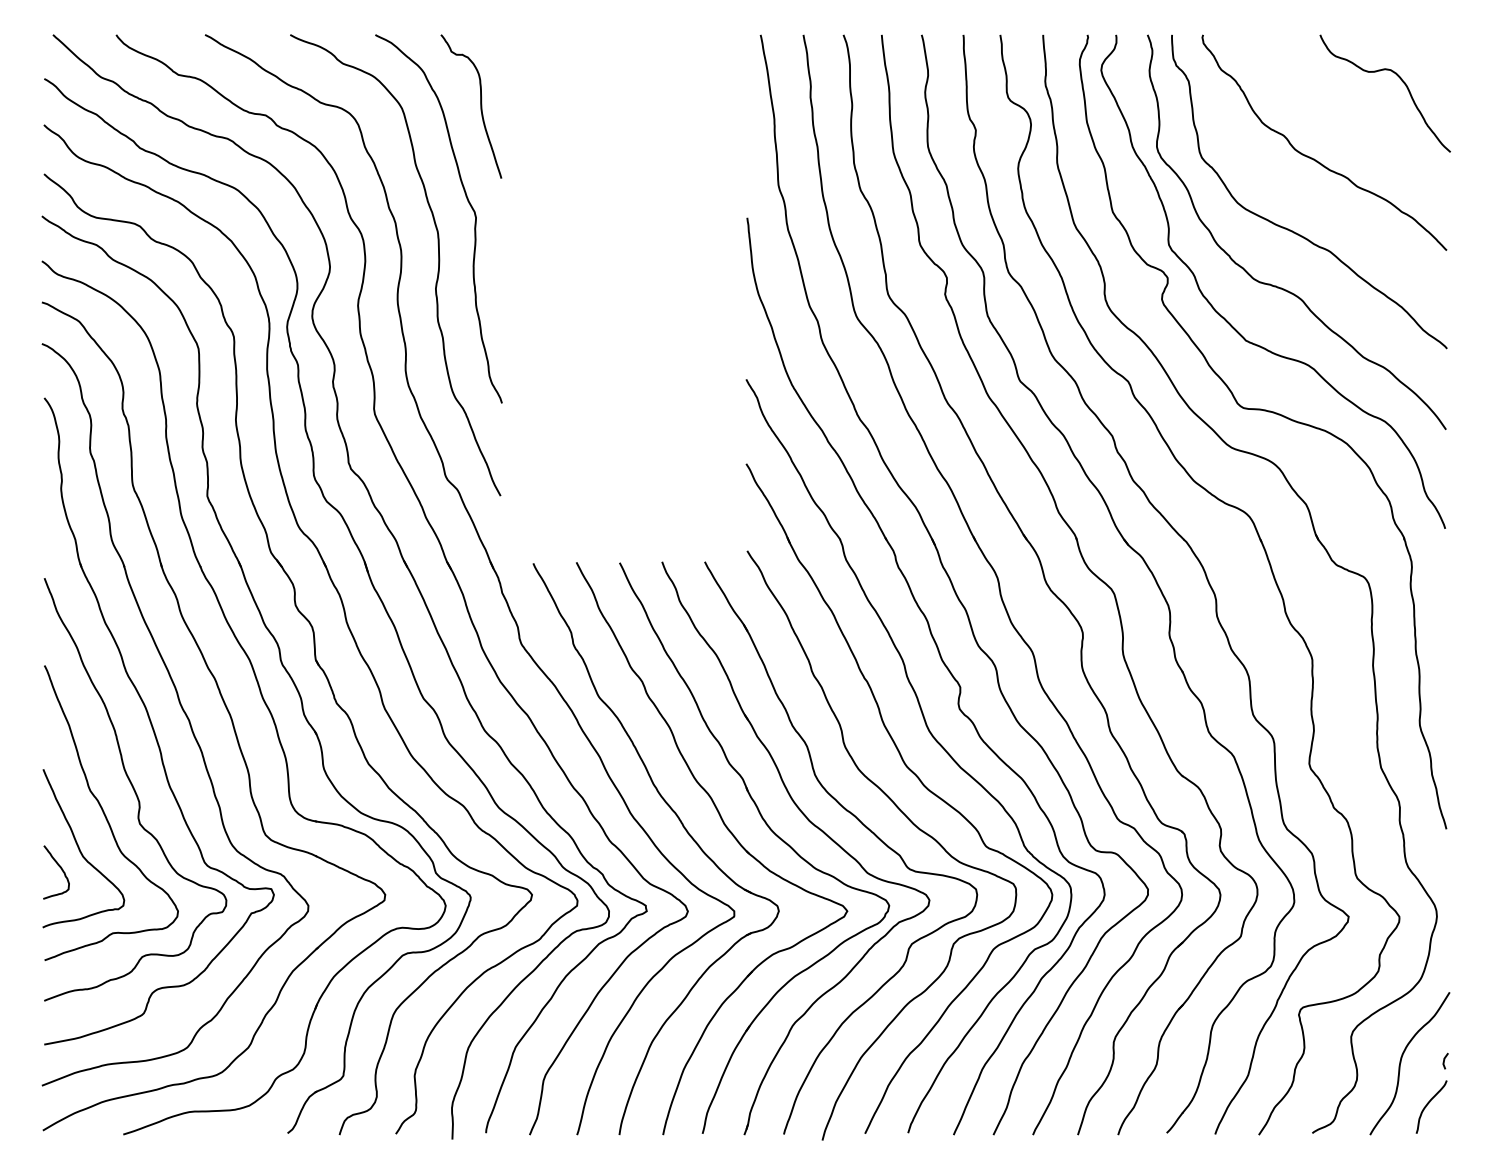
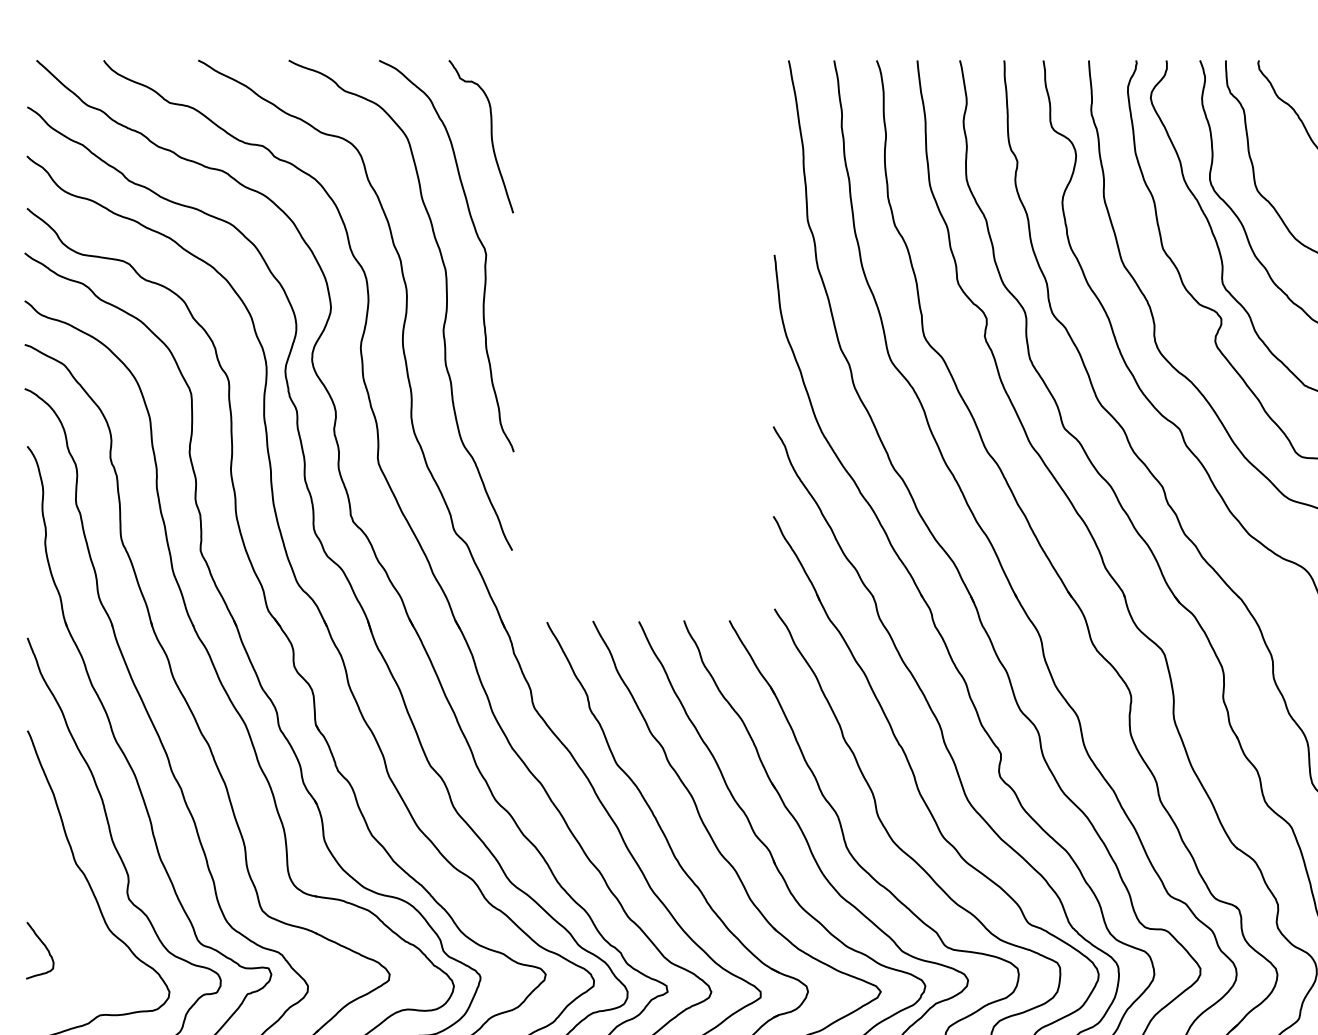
curve: (80, 849) -> (65, 926), removed

